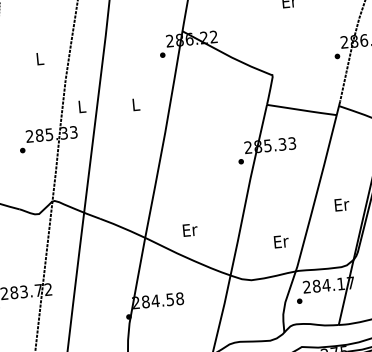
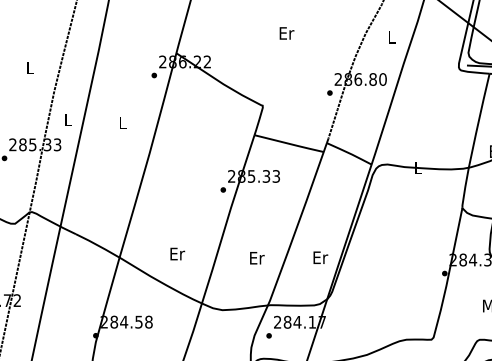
text: (341, 204) -> (320, 257), moved
text: (190, 229) -> (177, 253), moved
text: (281, 241) -> (257, 258), moved

